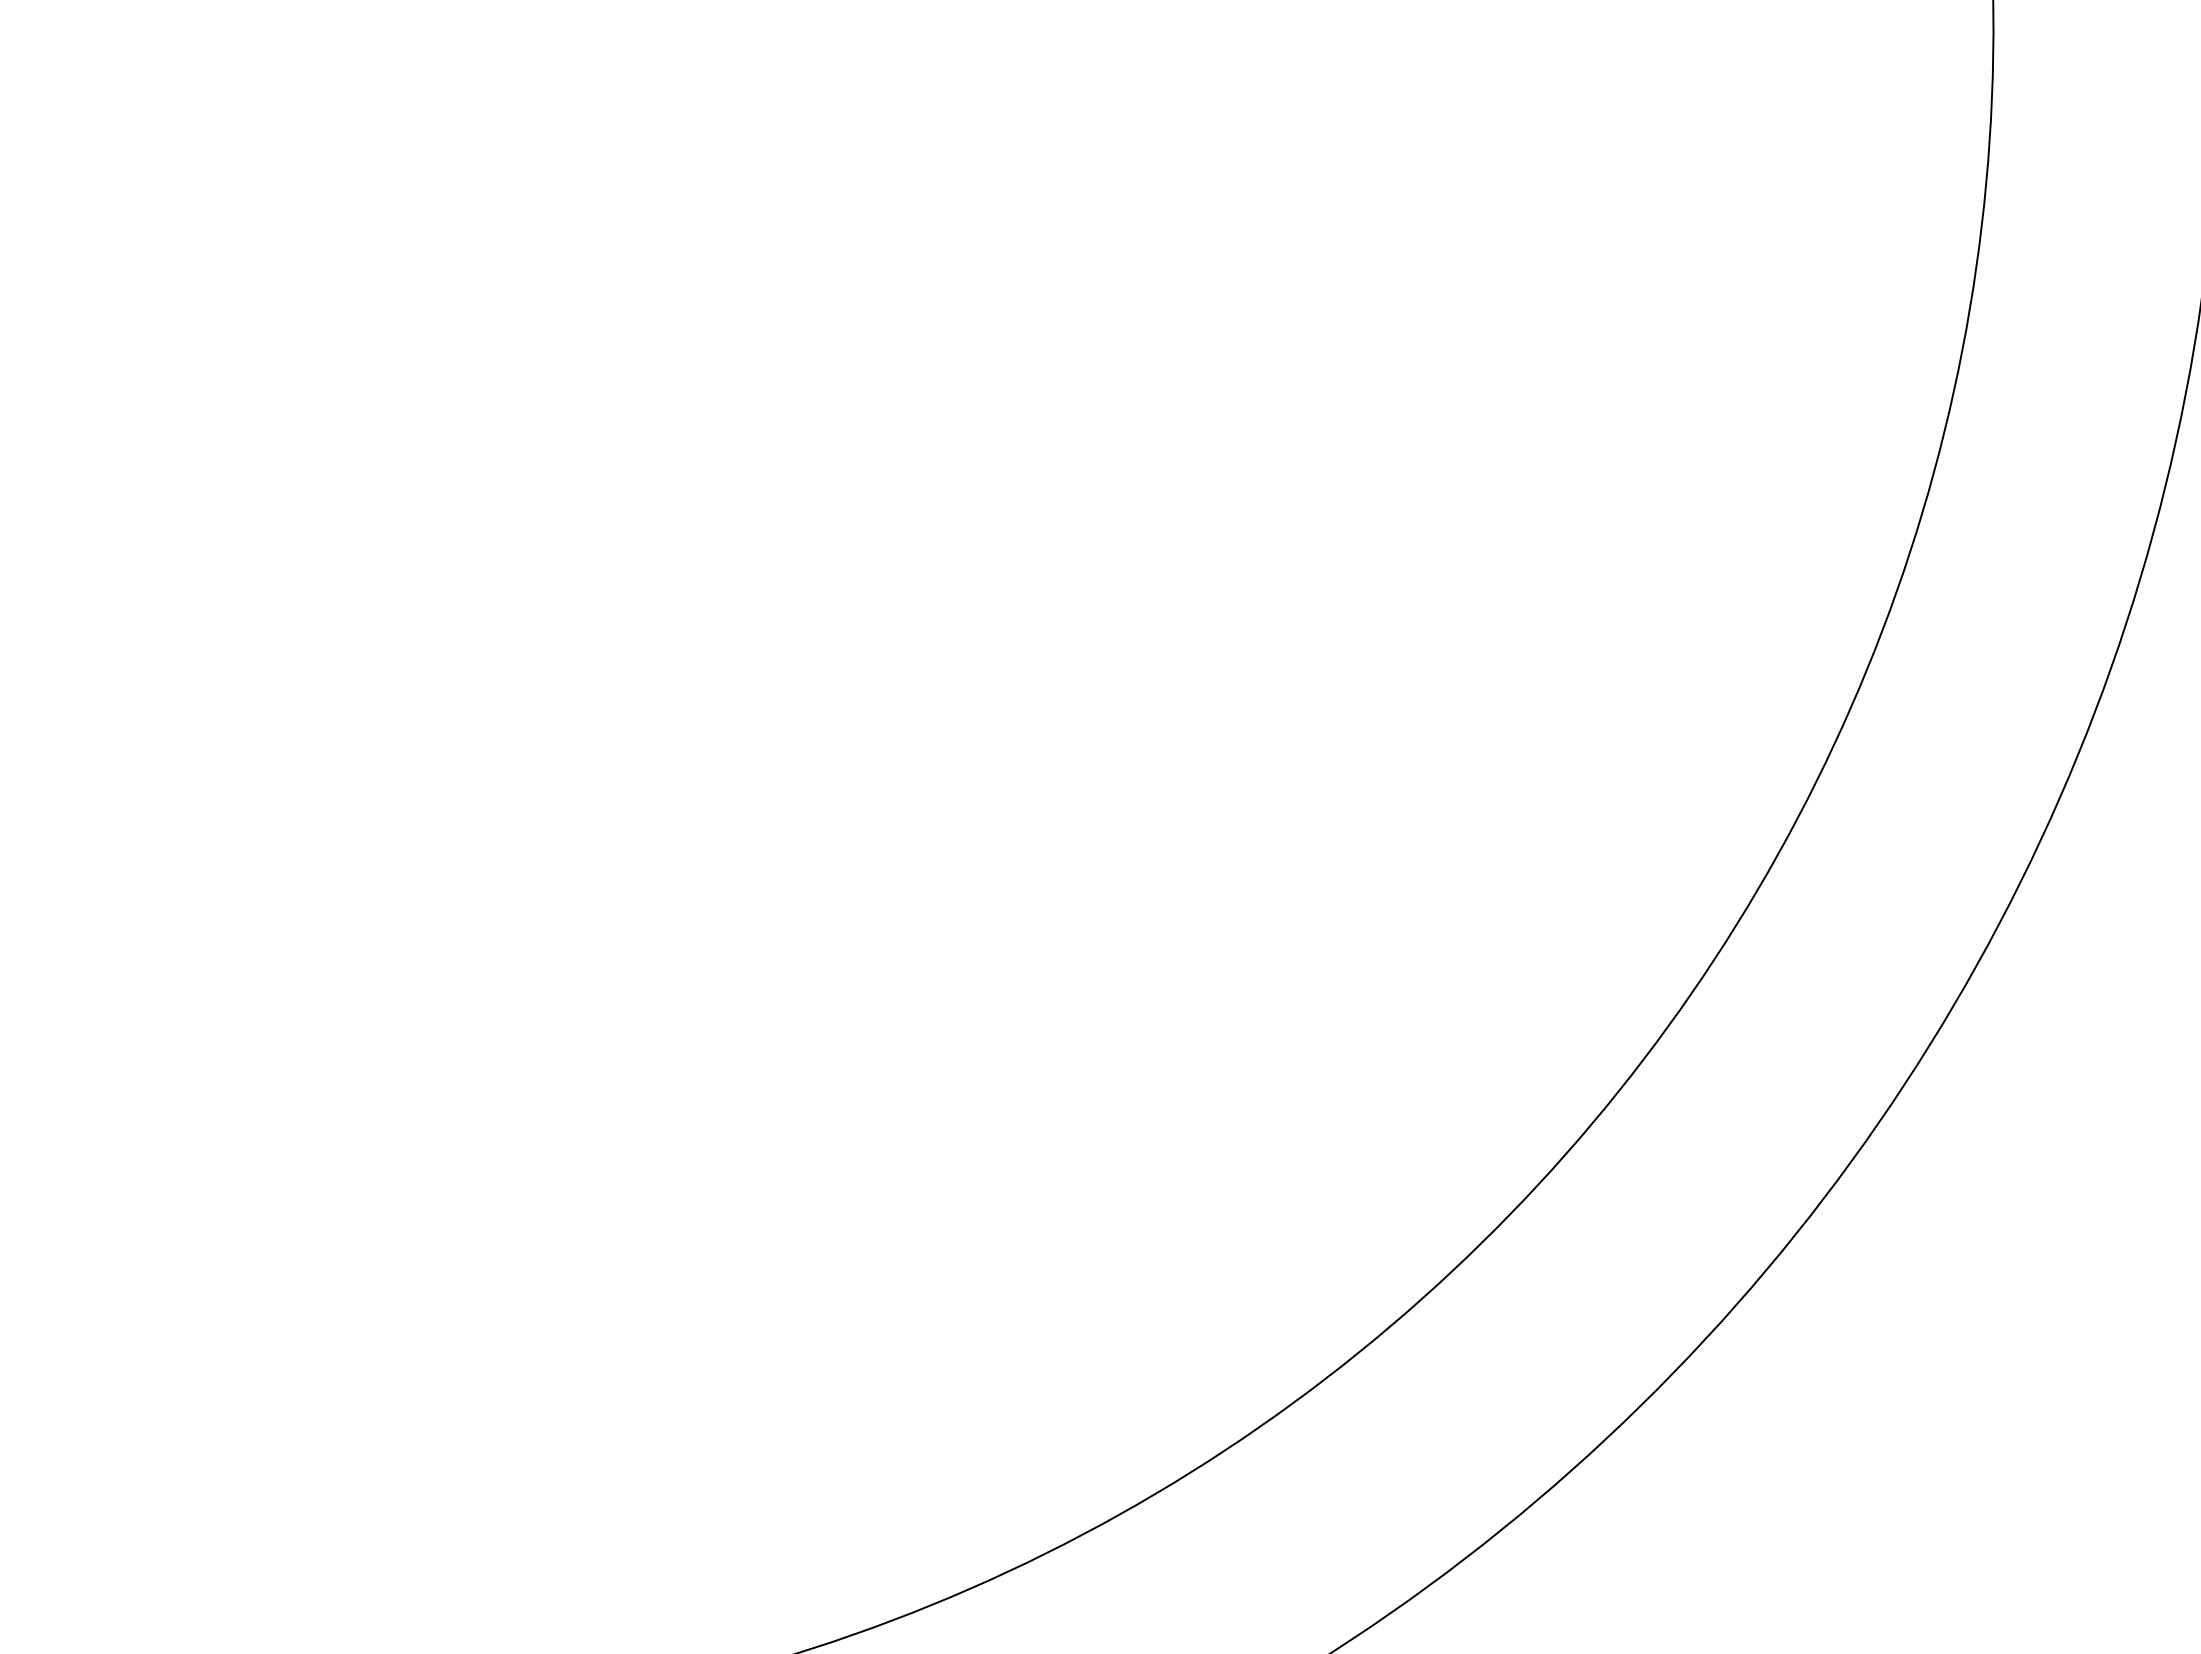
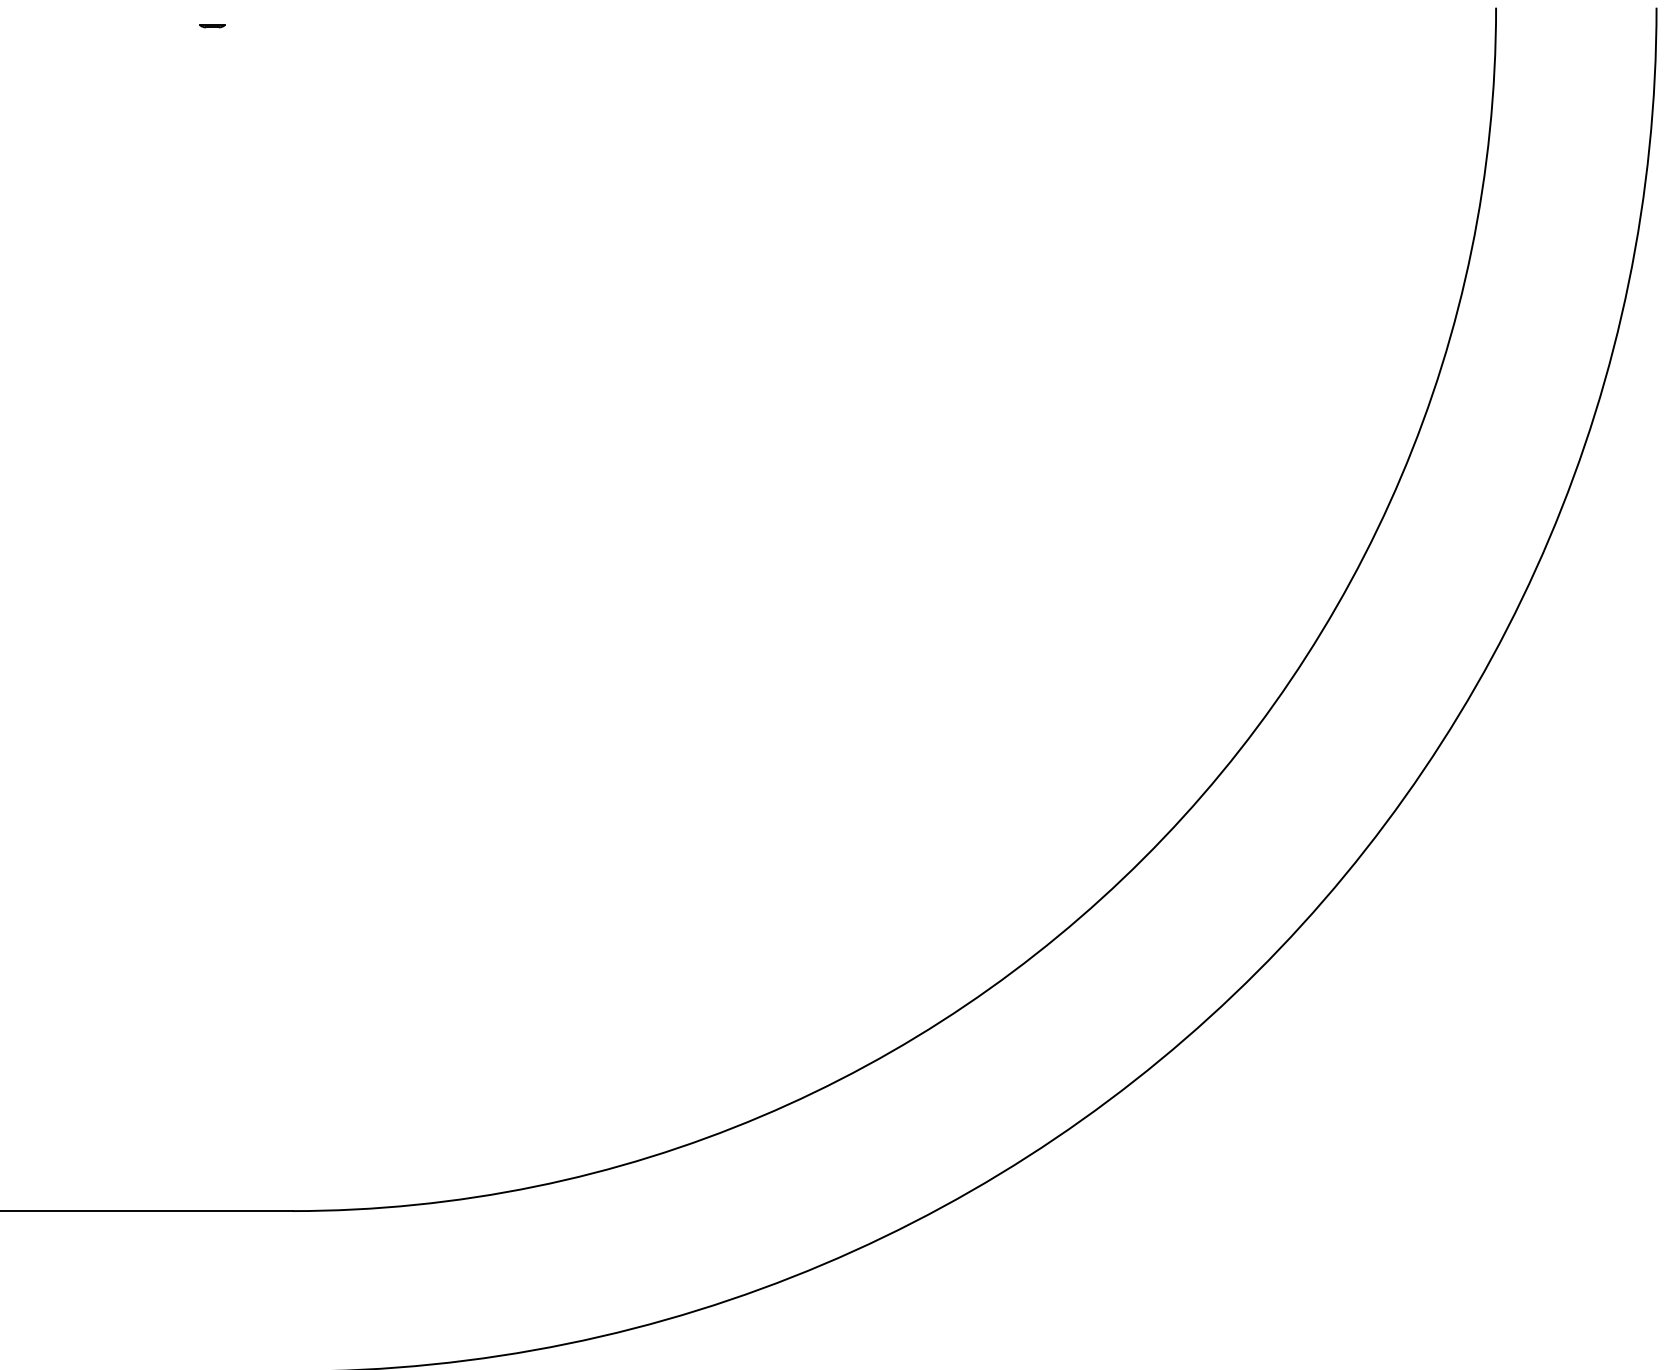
line: (176, 63) -> (212, 26), added

